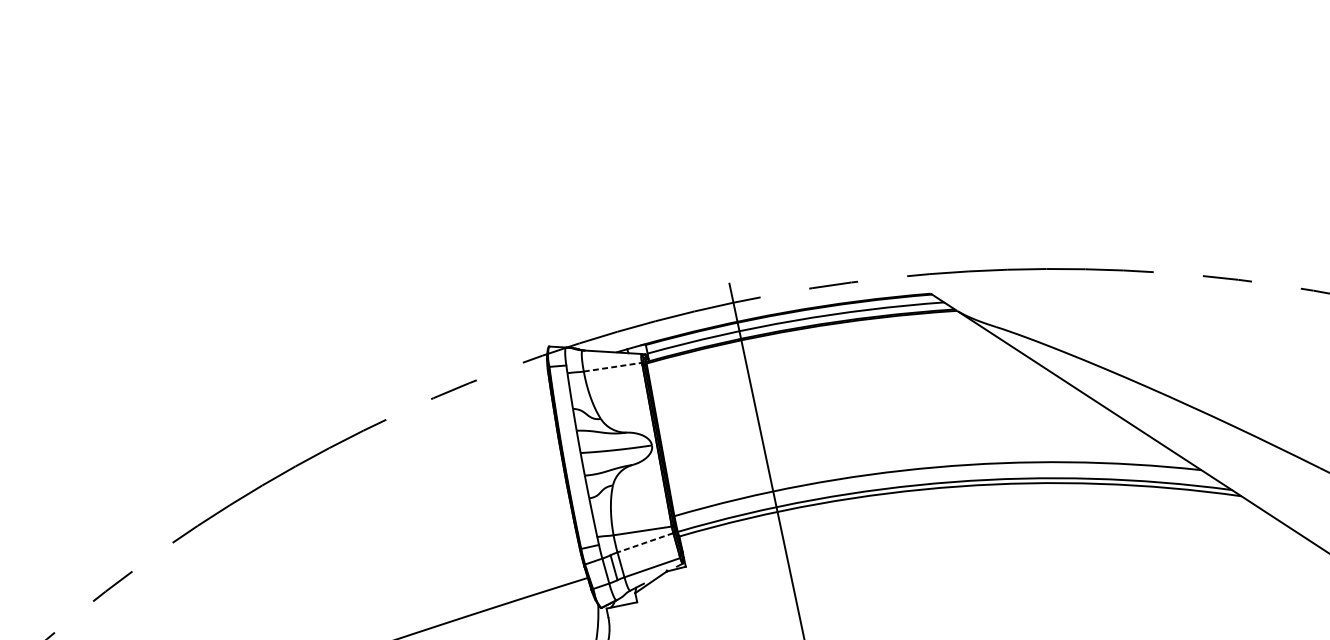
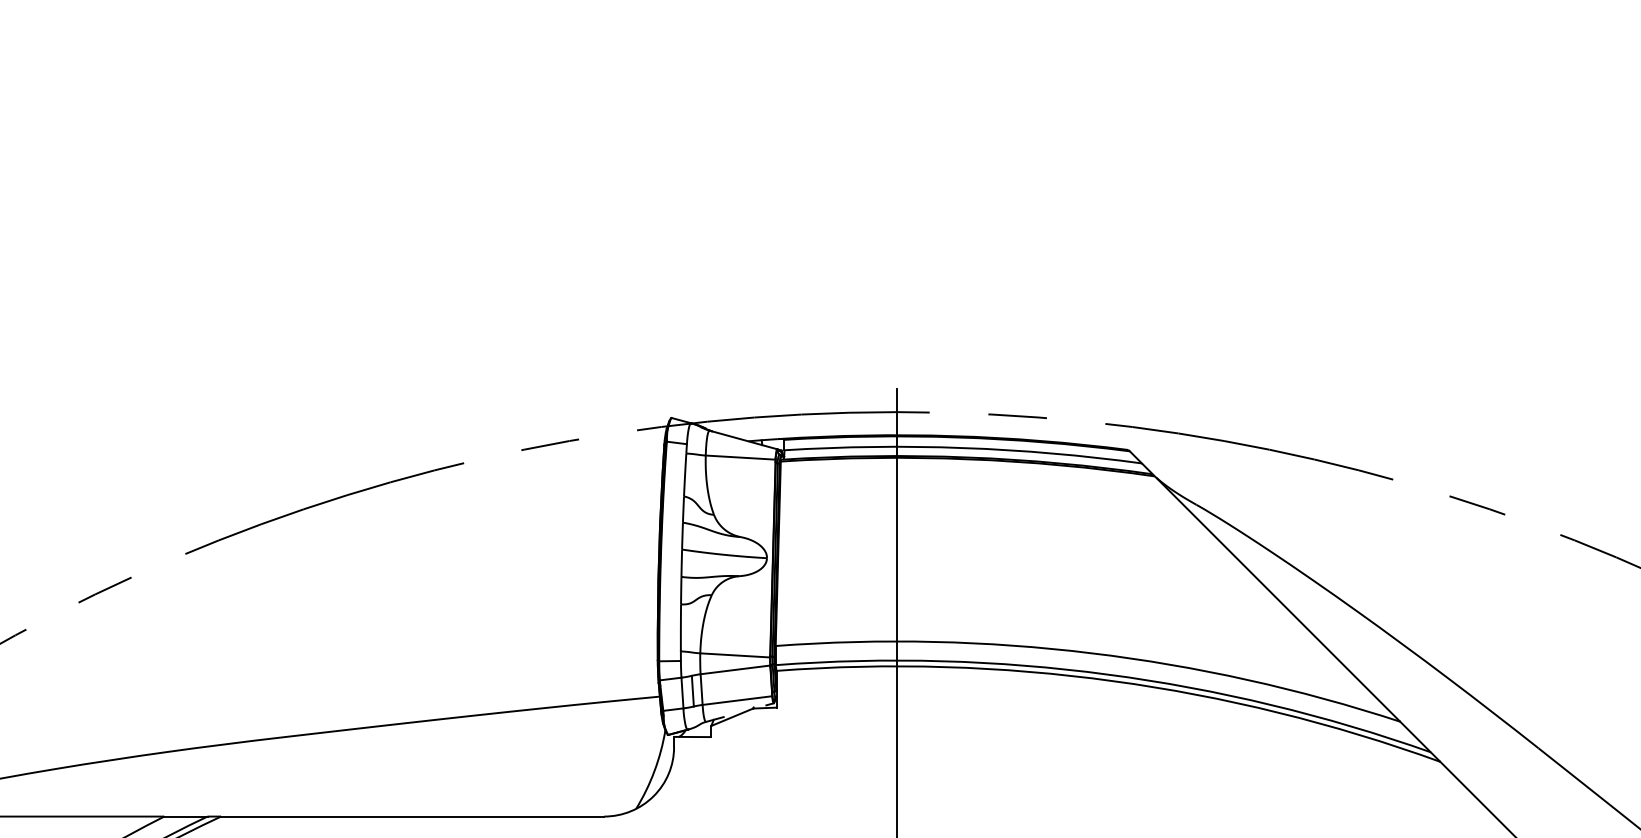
line: (612, 367) -> (740, 457), dashed -> solid
line: (644, 542) -> (734, 669), dashed -> solid

